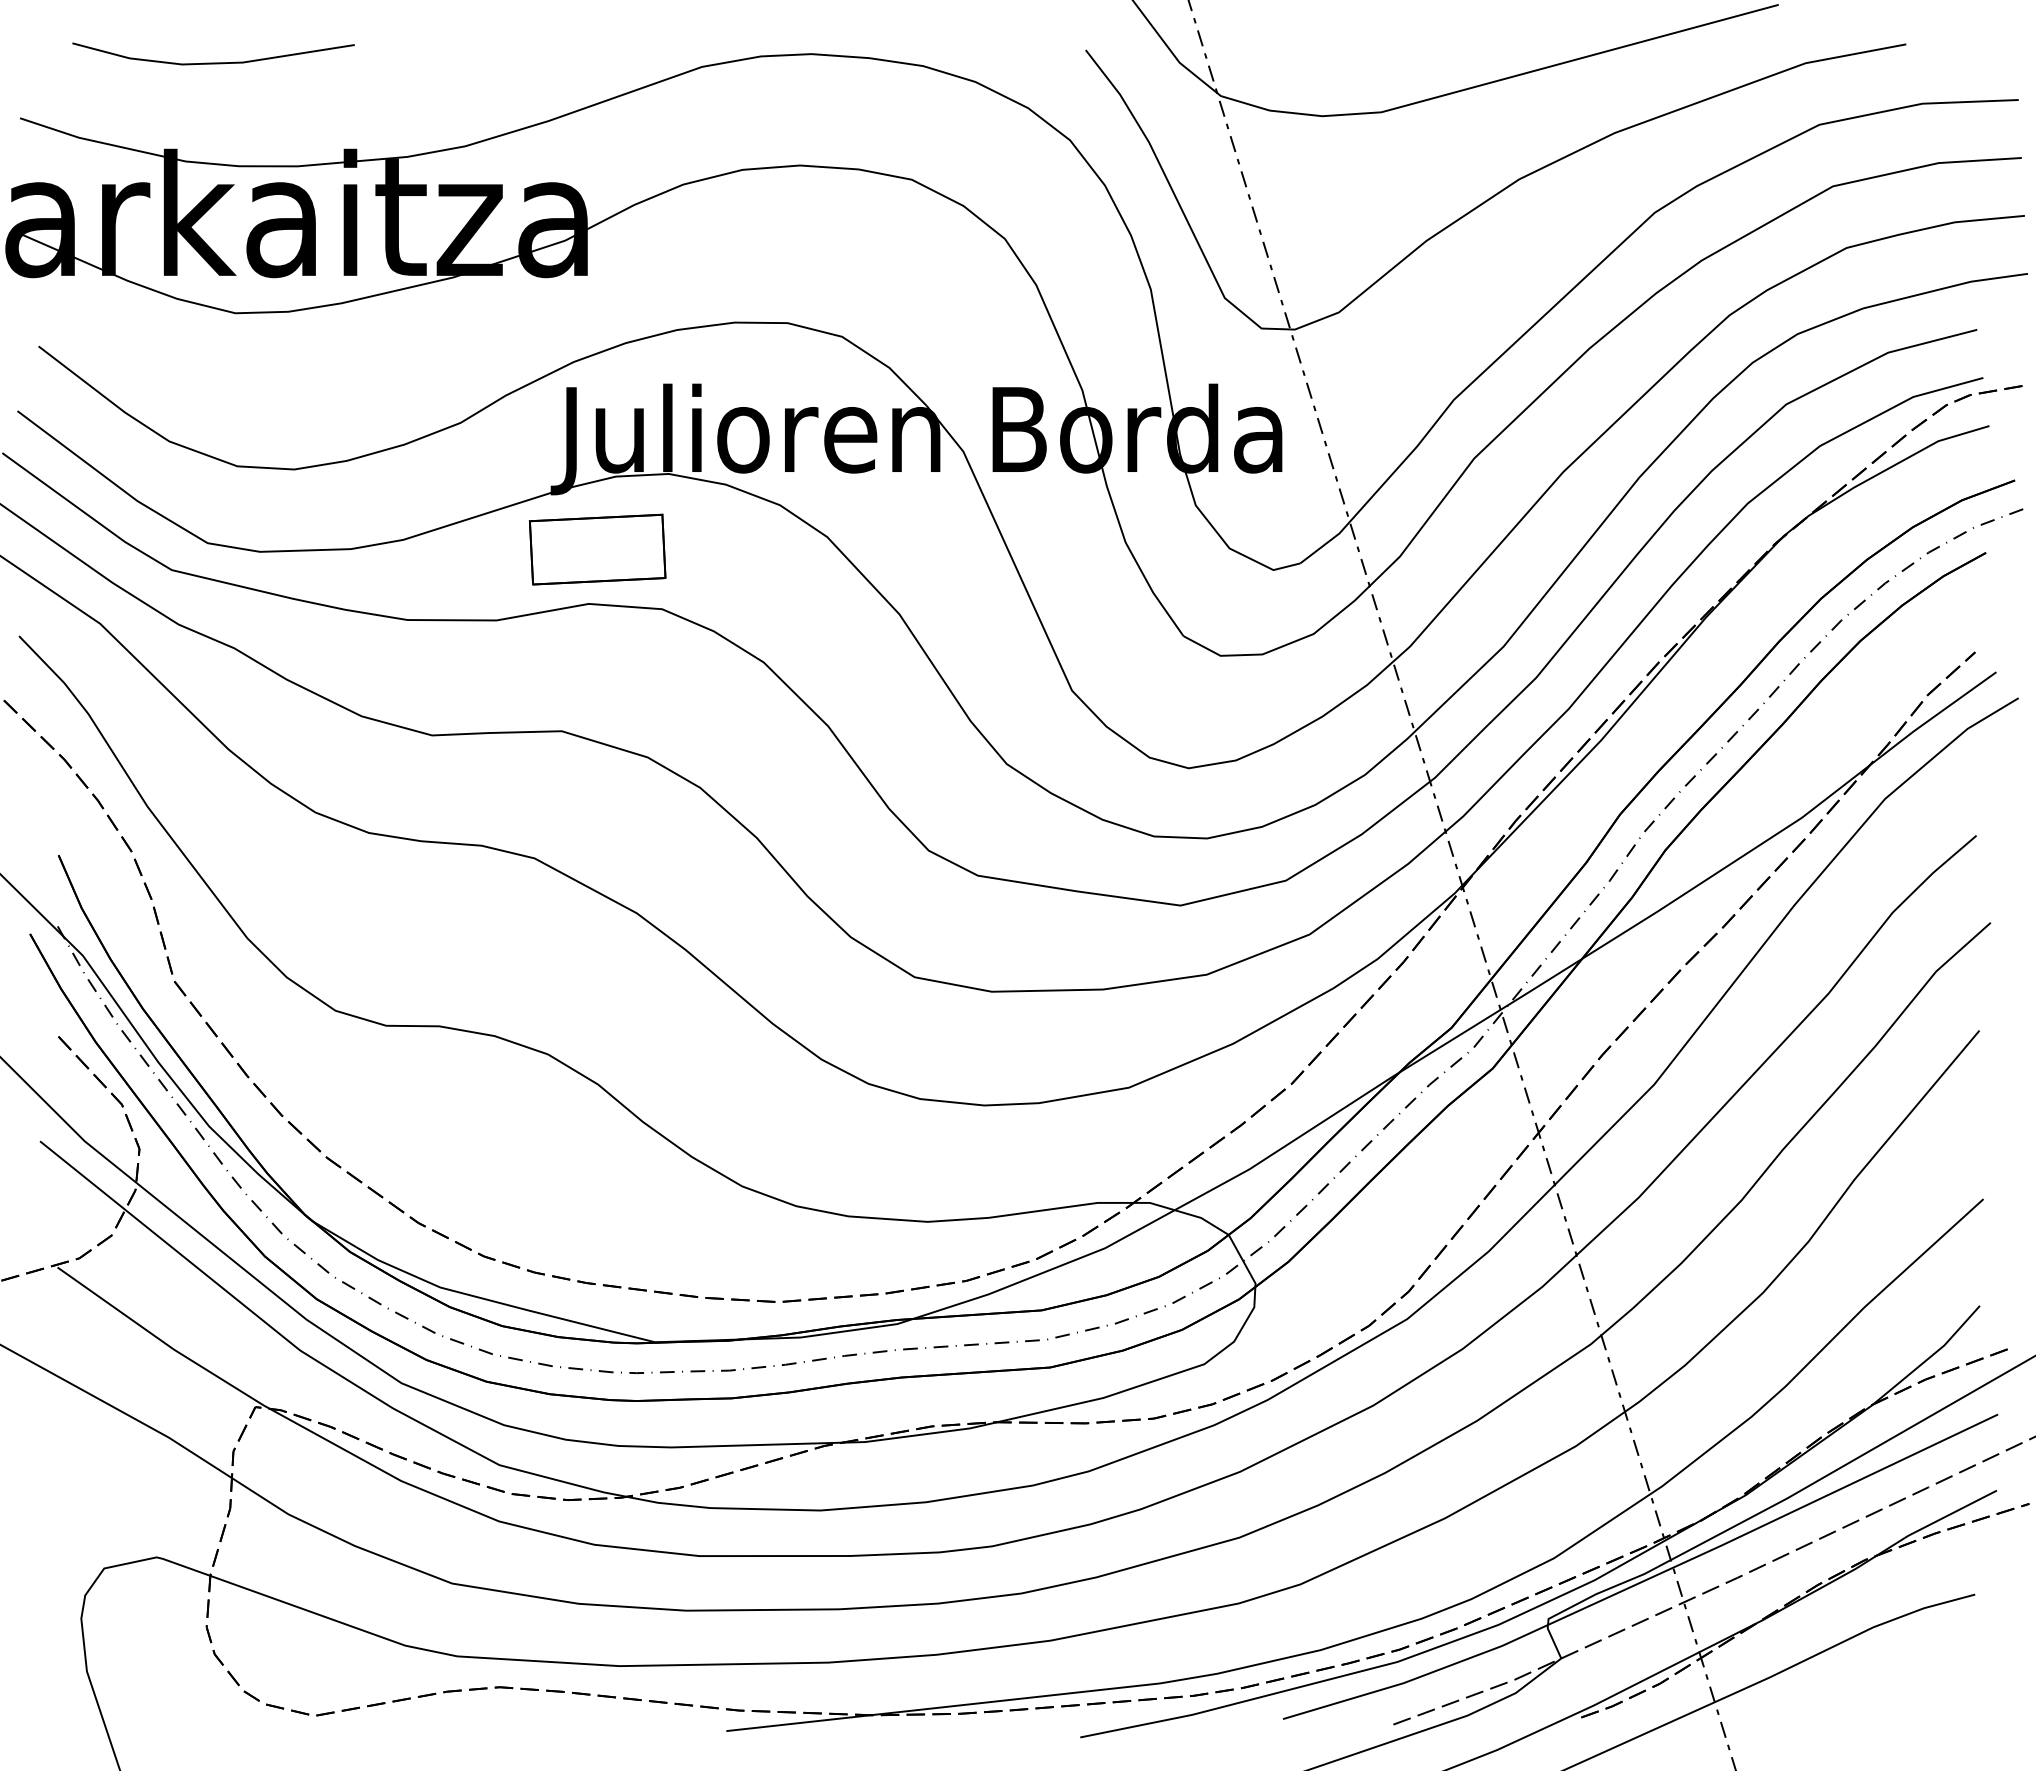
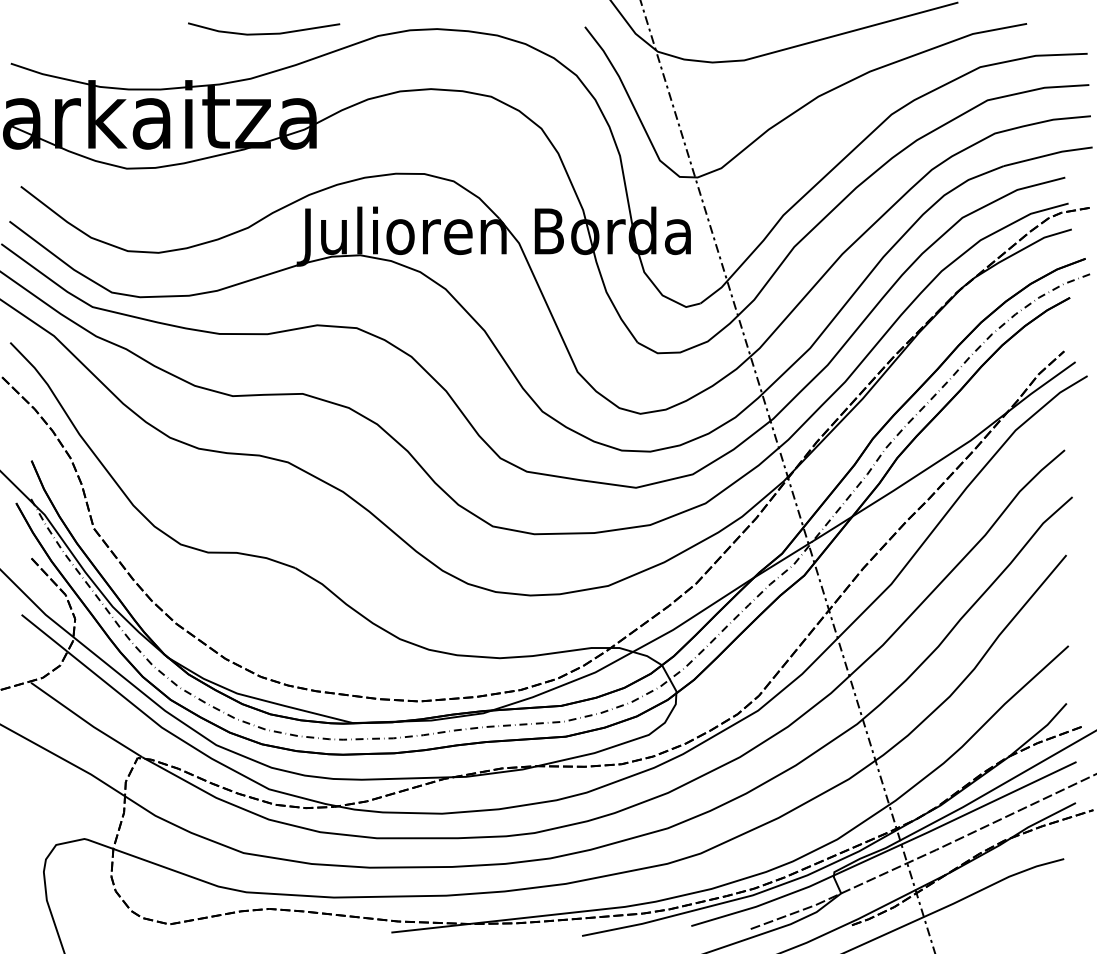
line: (214, 62) -> (264, 33), moved
part: (596, 548) -> (321, 295), removed

